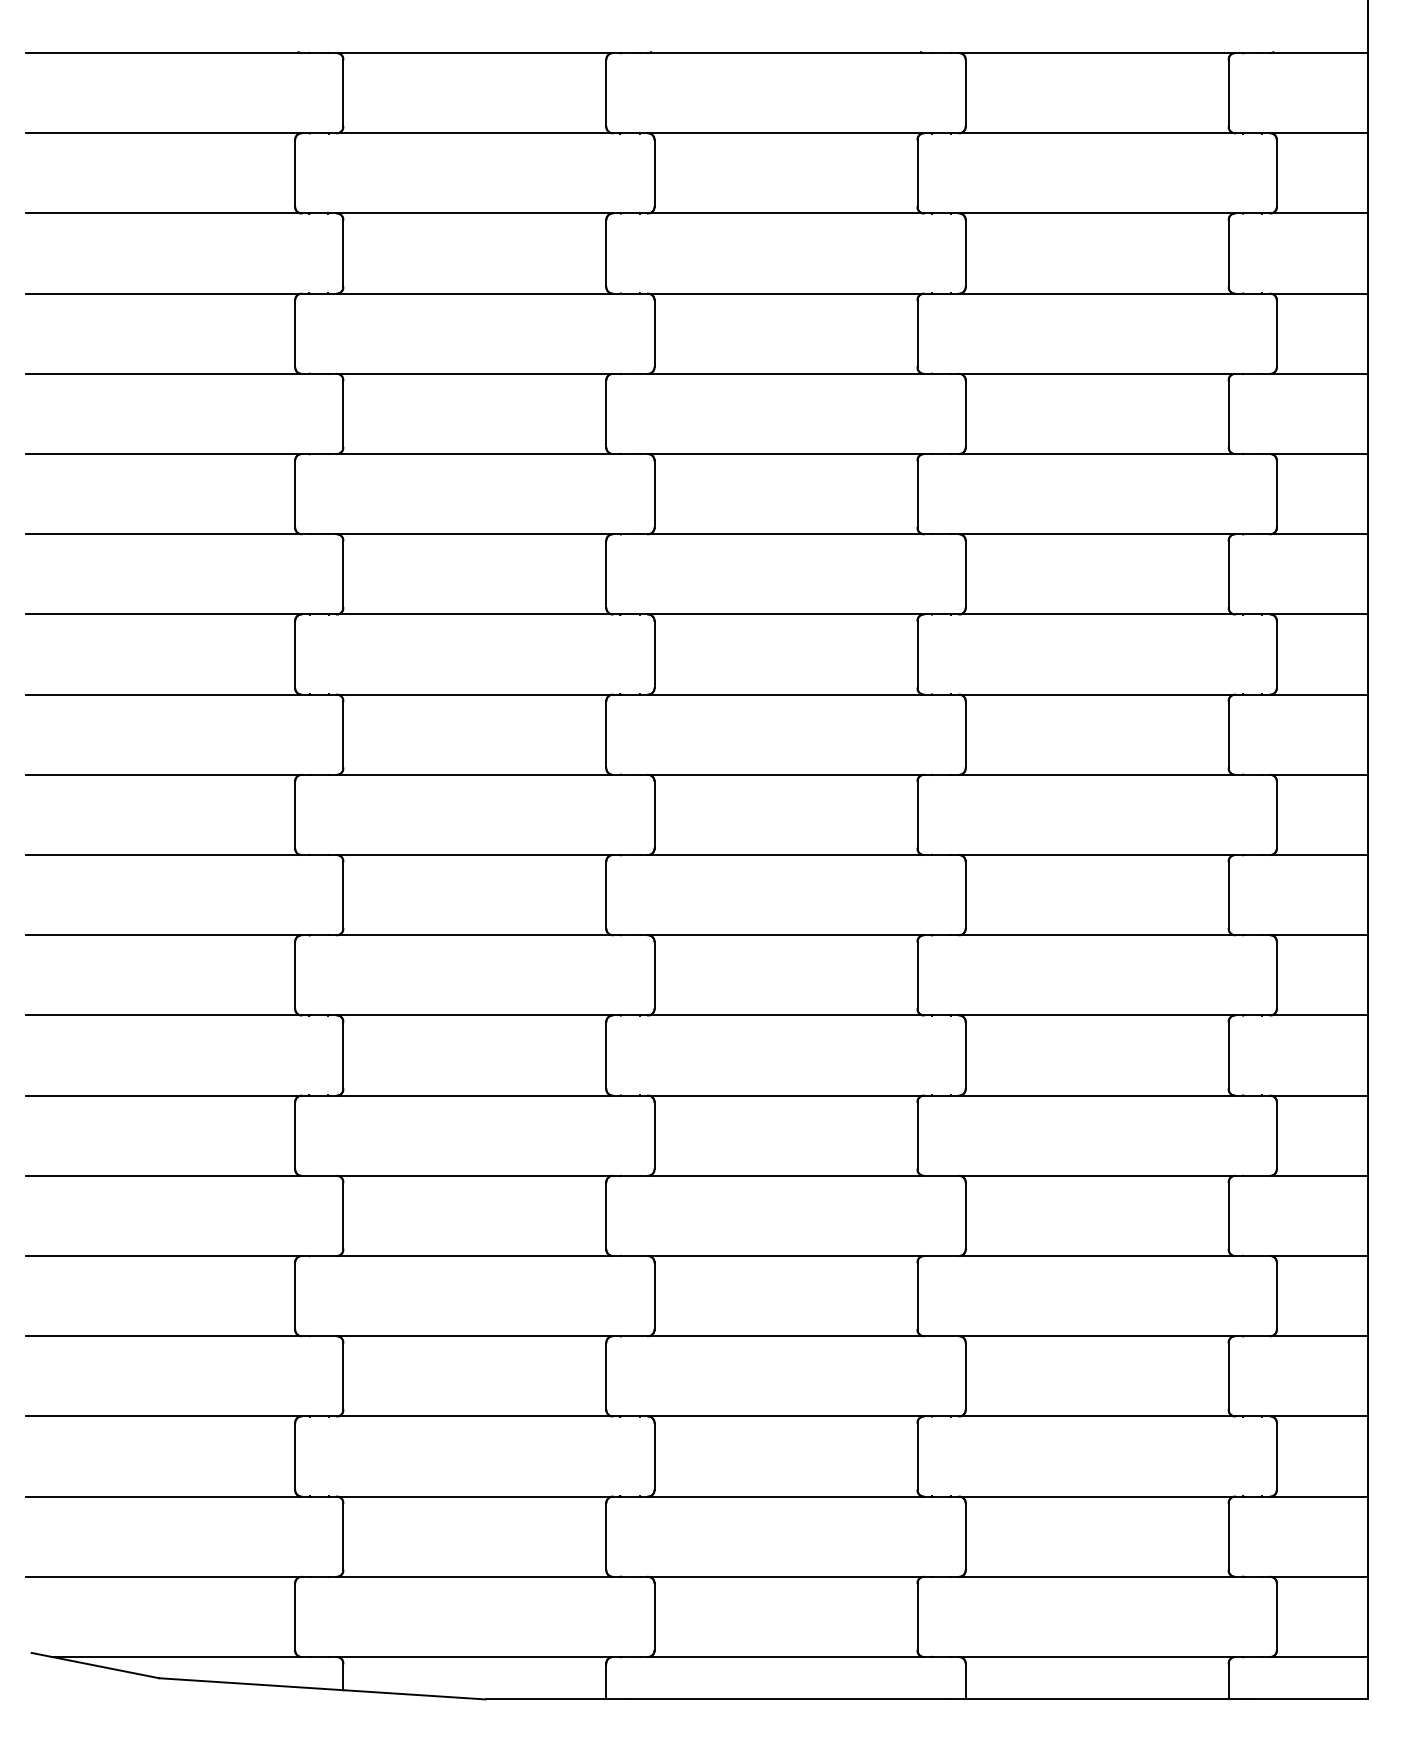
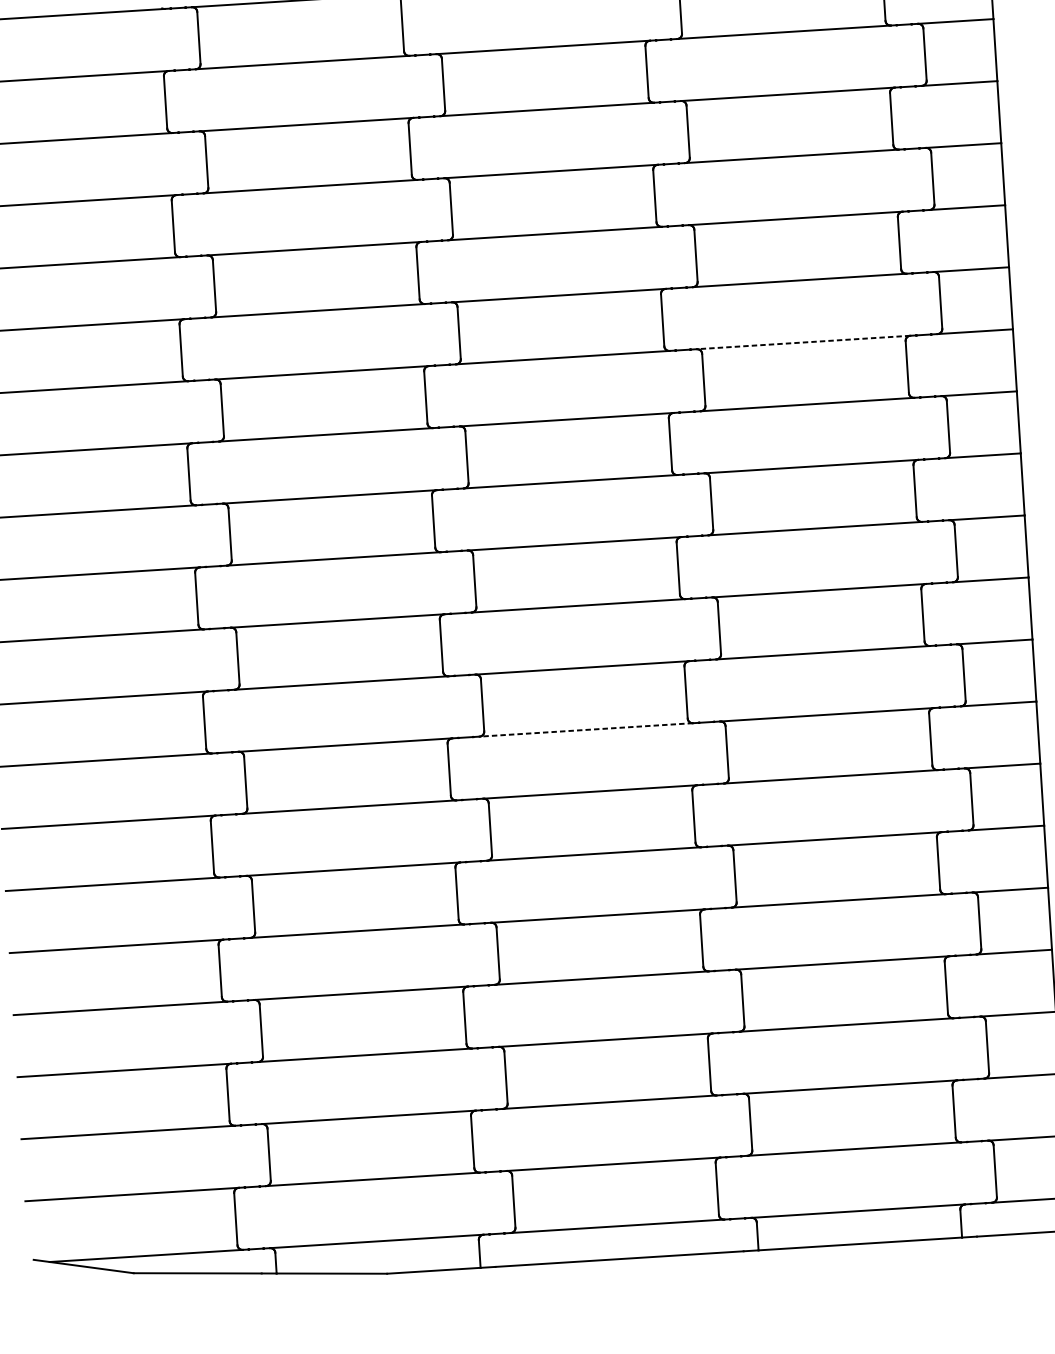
line: (1097, 534) -> (803, 342), solid -> dashed
line: (786, 1015) -> (586, 729), solid -> dashed

